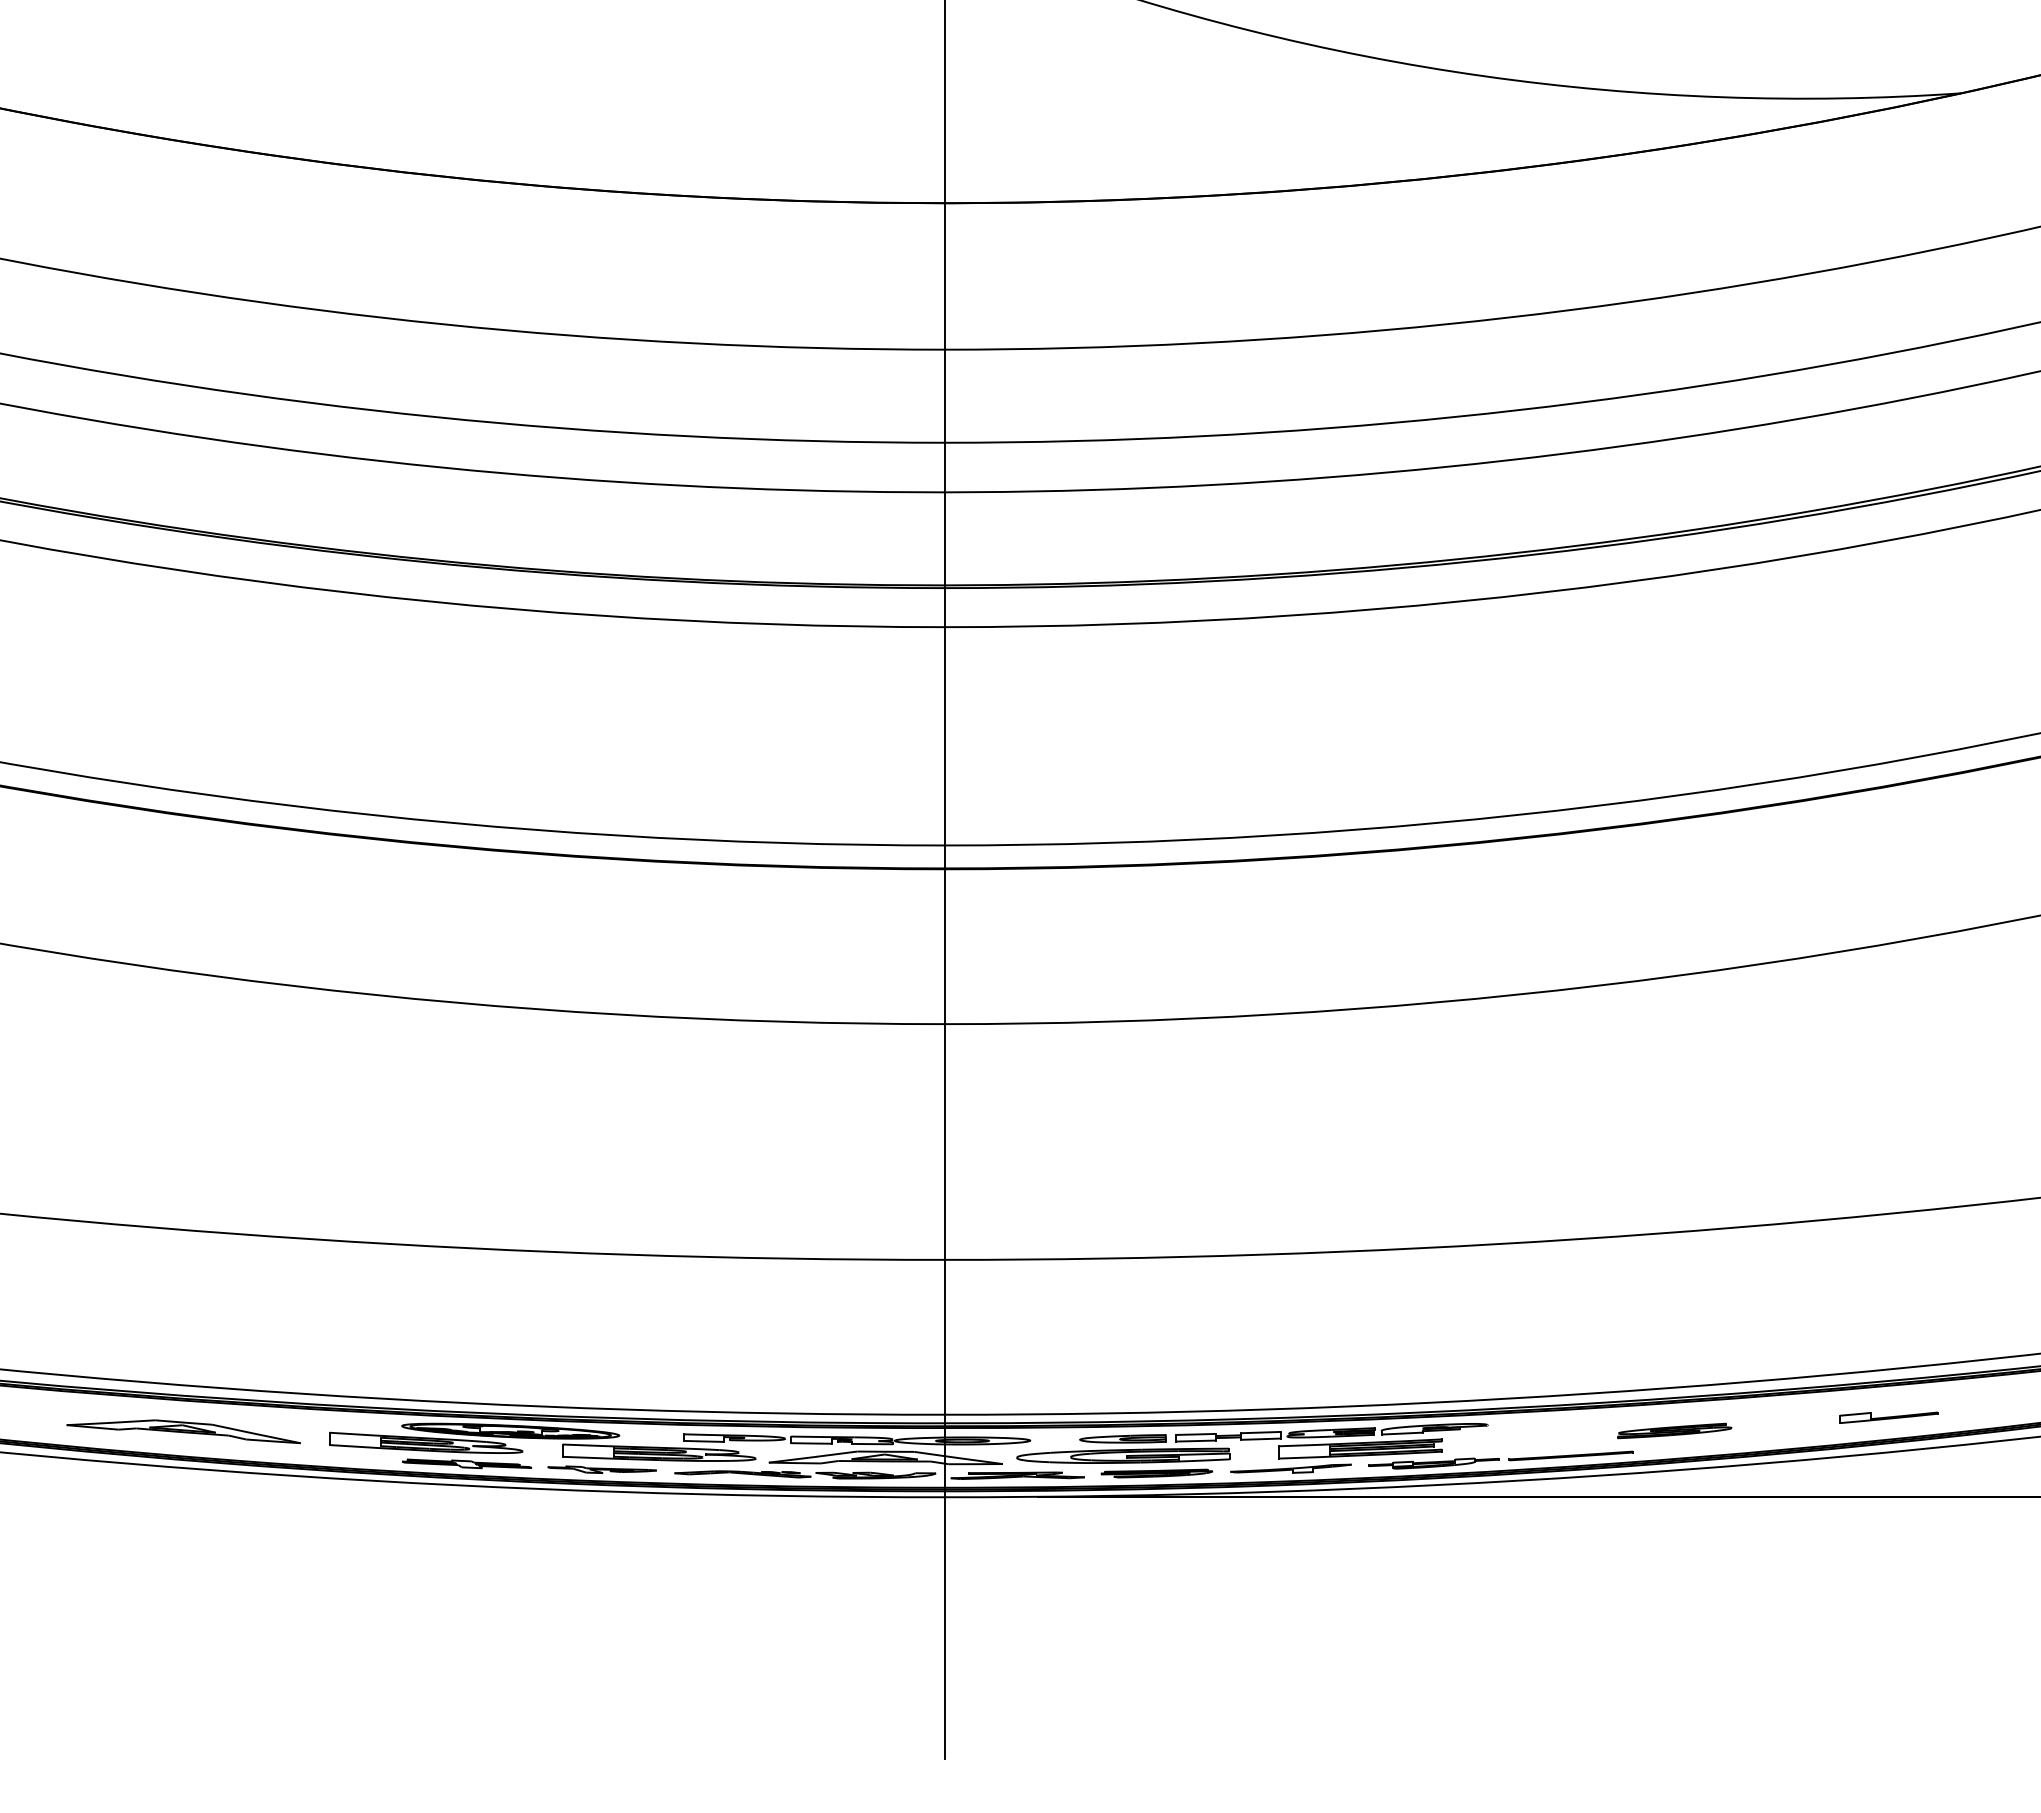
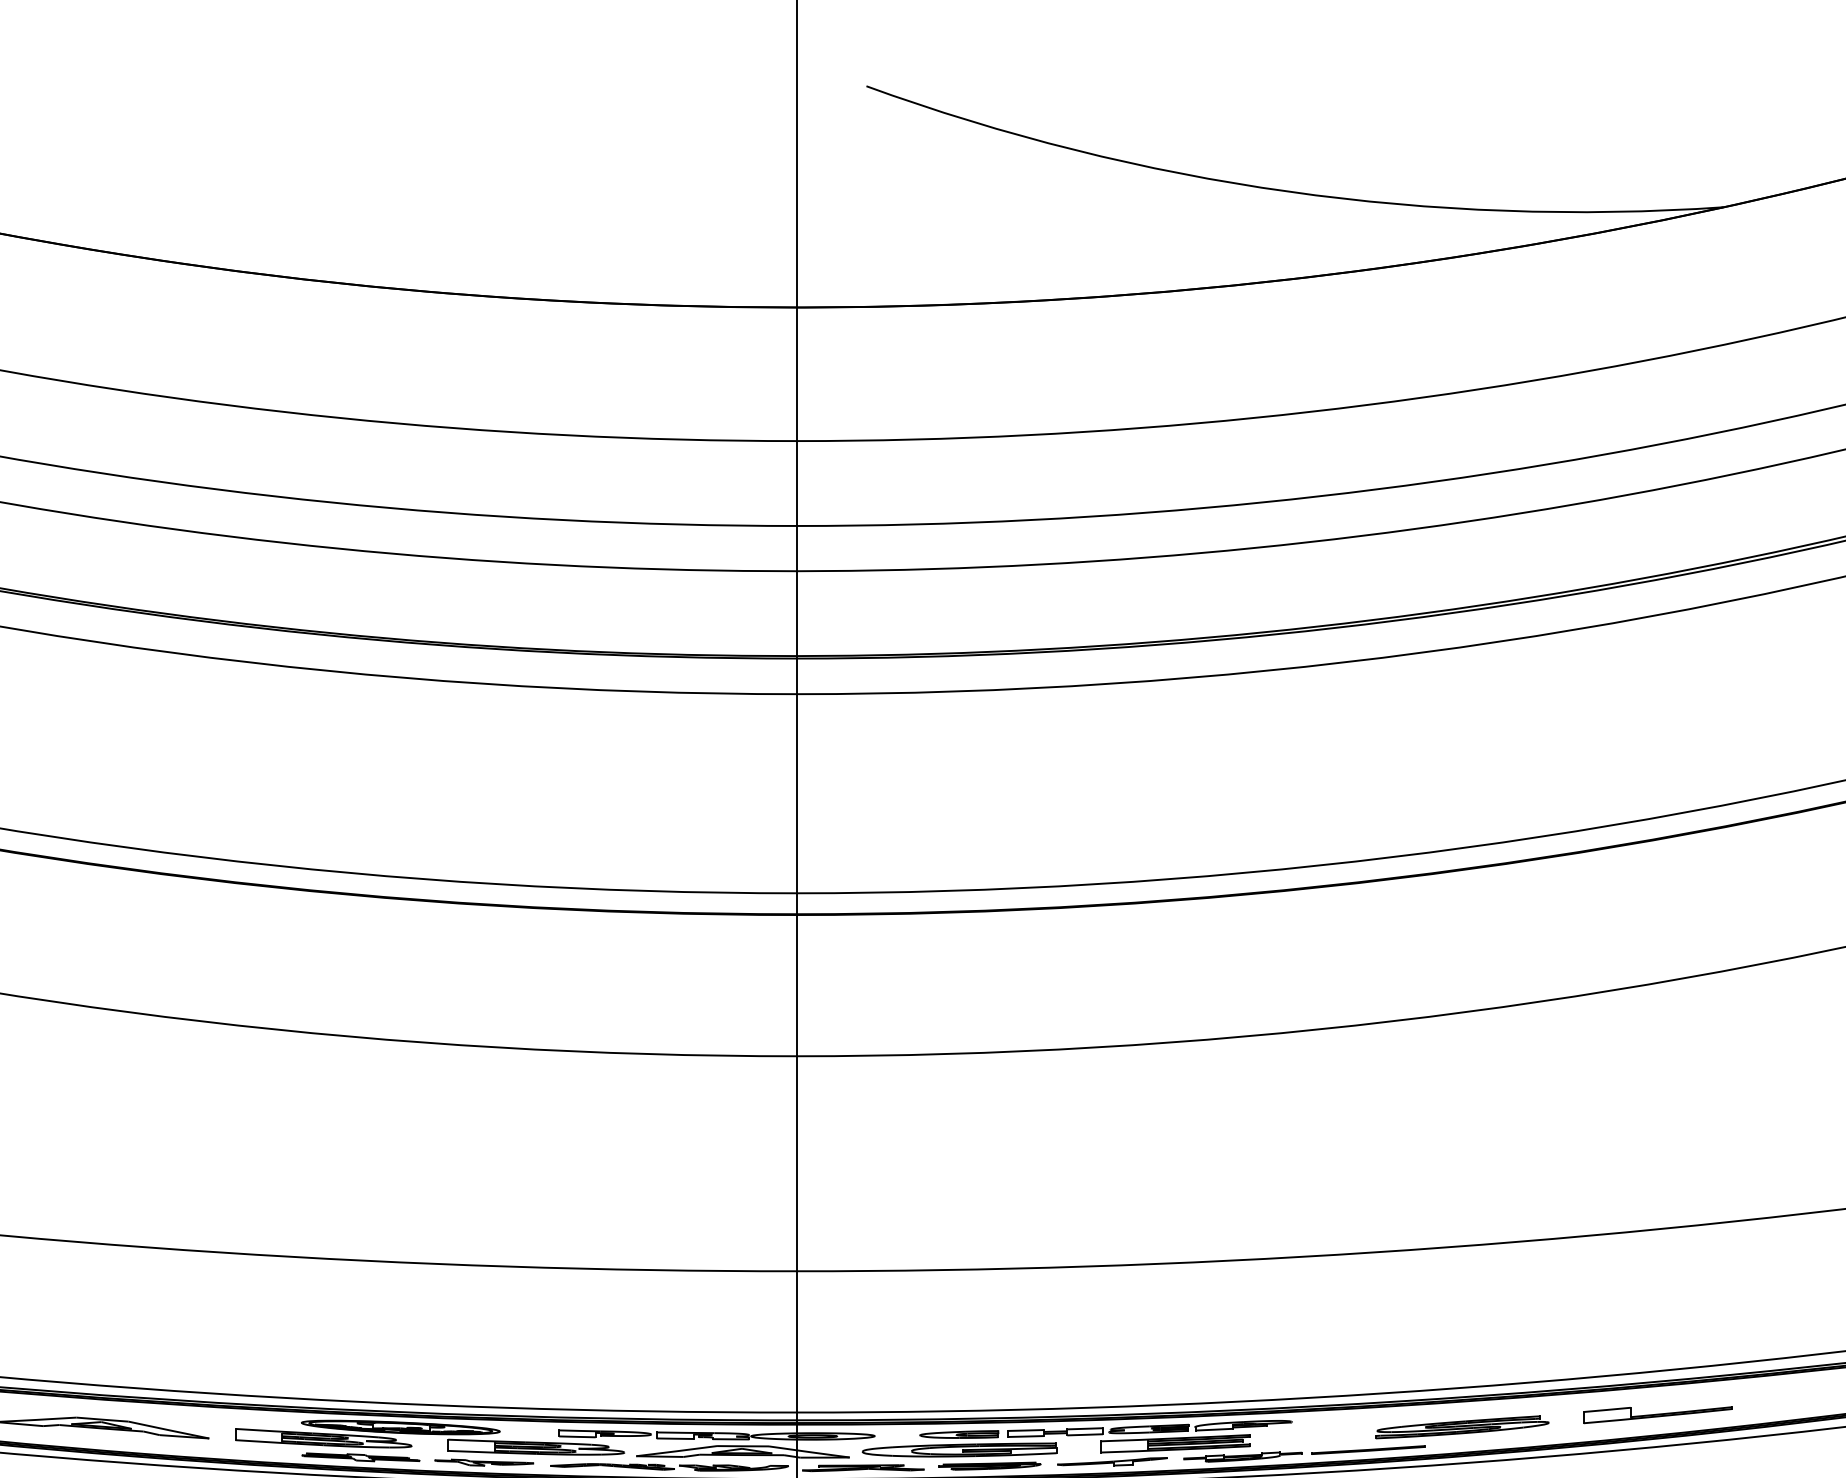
part: (1888, 1417) -> (1657, 1415), size x1.67
part: (1674, 1430) -> (1462, 1426), size x1.67

